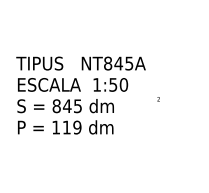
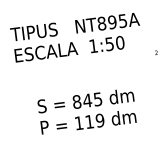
text: (118, 63) -> (112, 22), NT845A -> NT895A
text: (65, 116) -> (86, 111), moved

